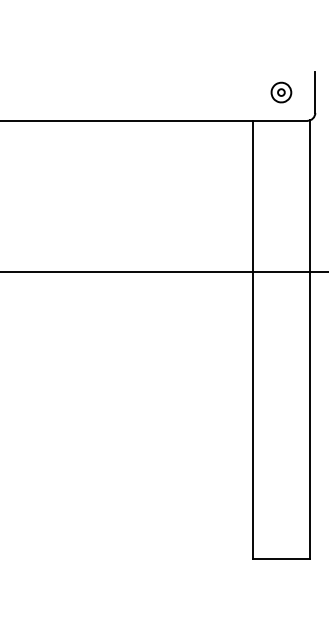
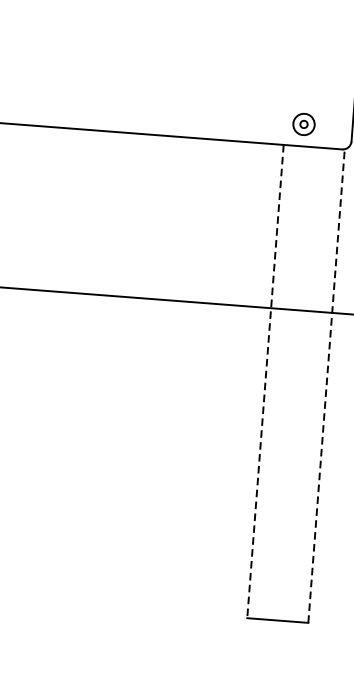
part: (281, 92) -> (304, 124), moved
line: (253, 339) -> (265, 381), solid -> dashed
line: (309, 339) -> (326, 385), solid -> dashed

